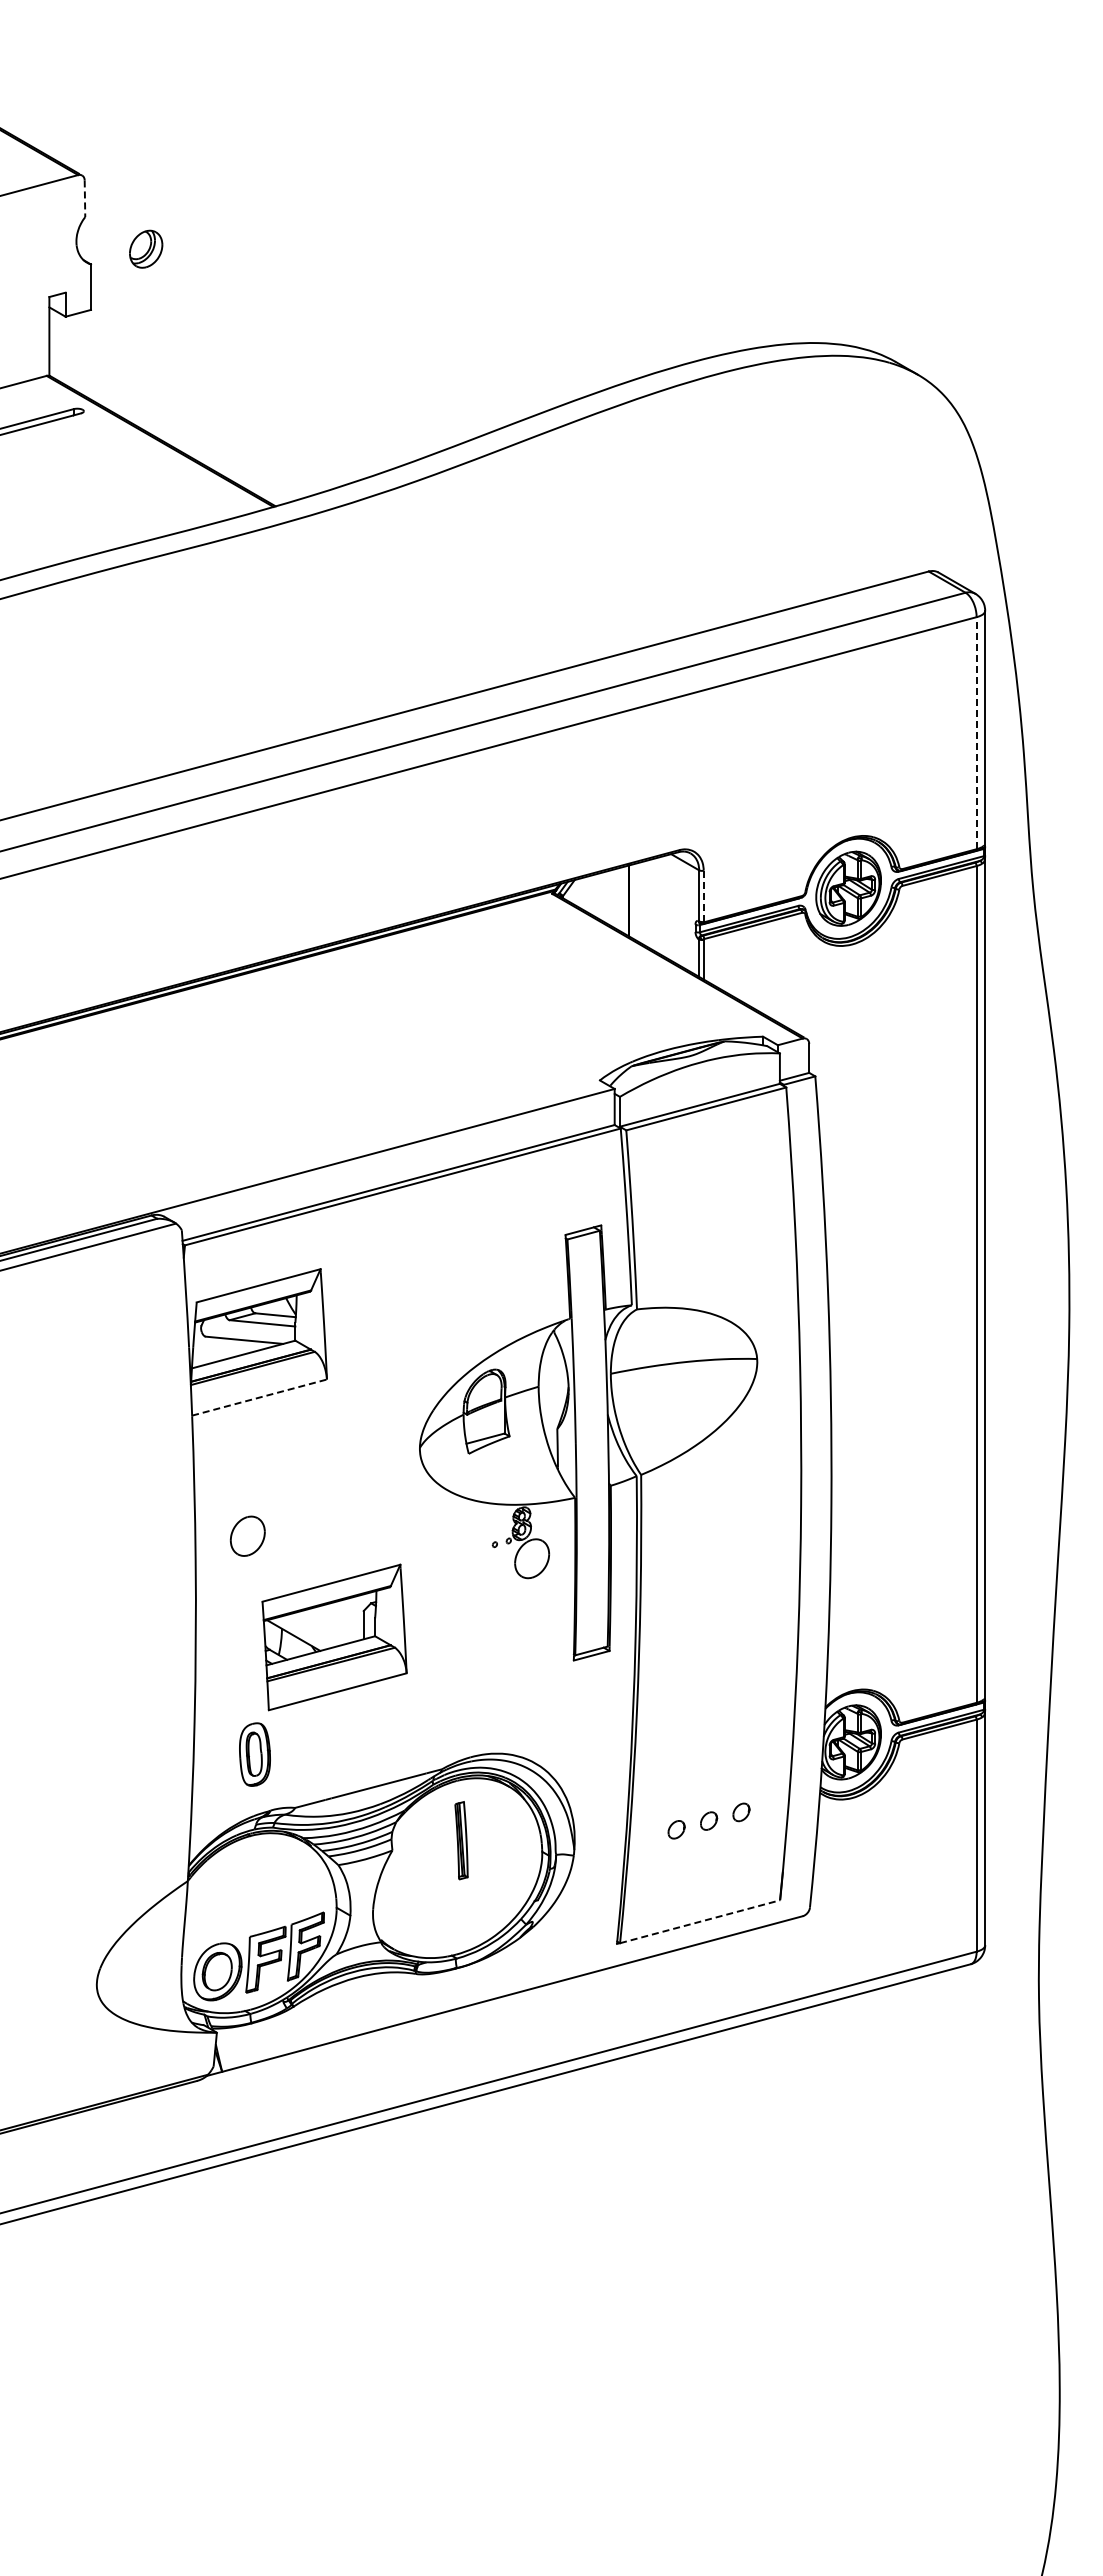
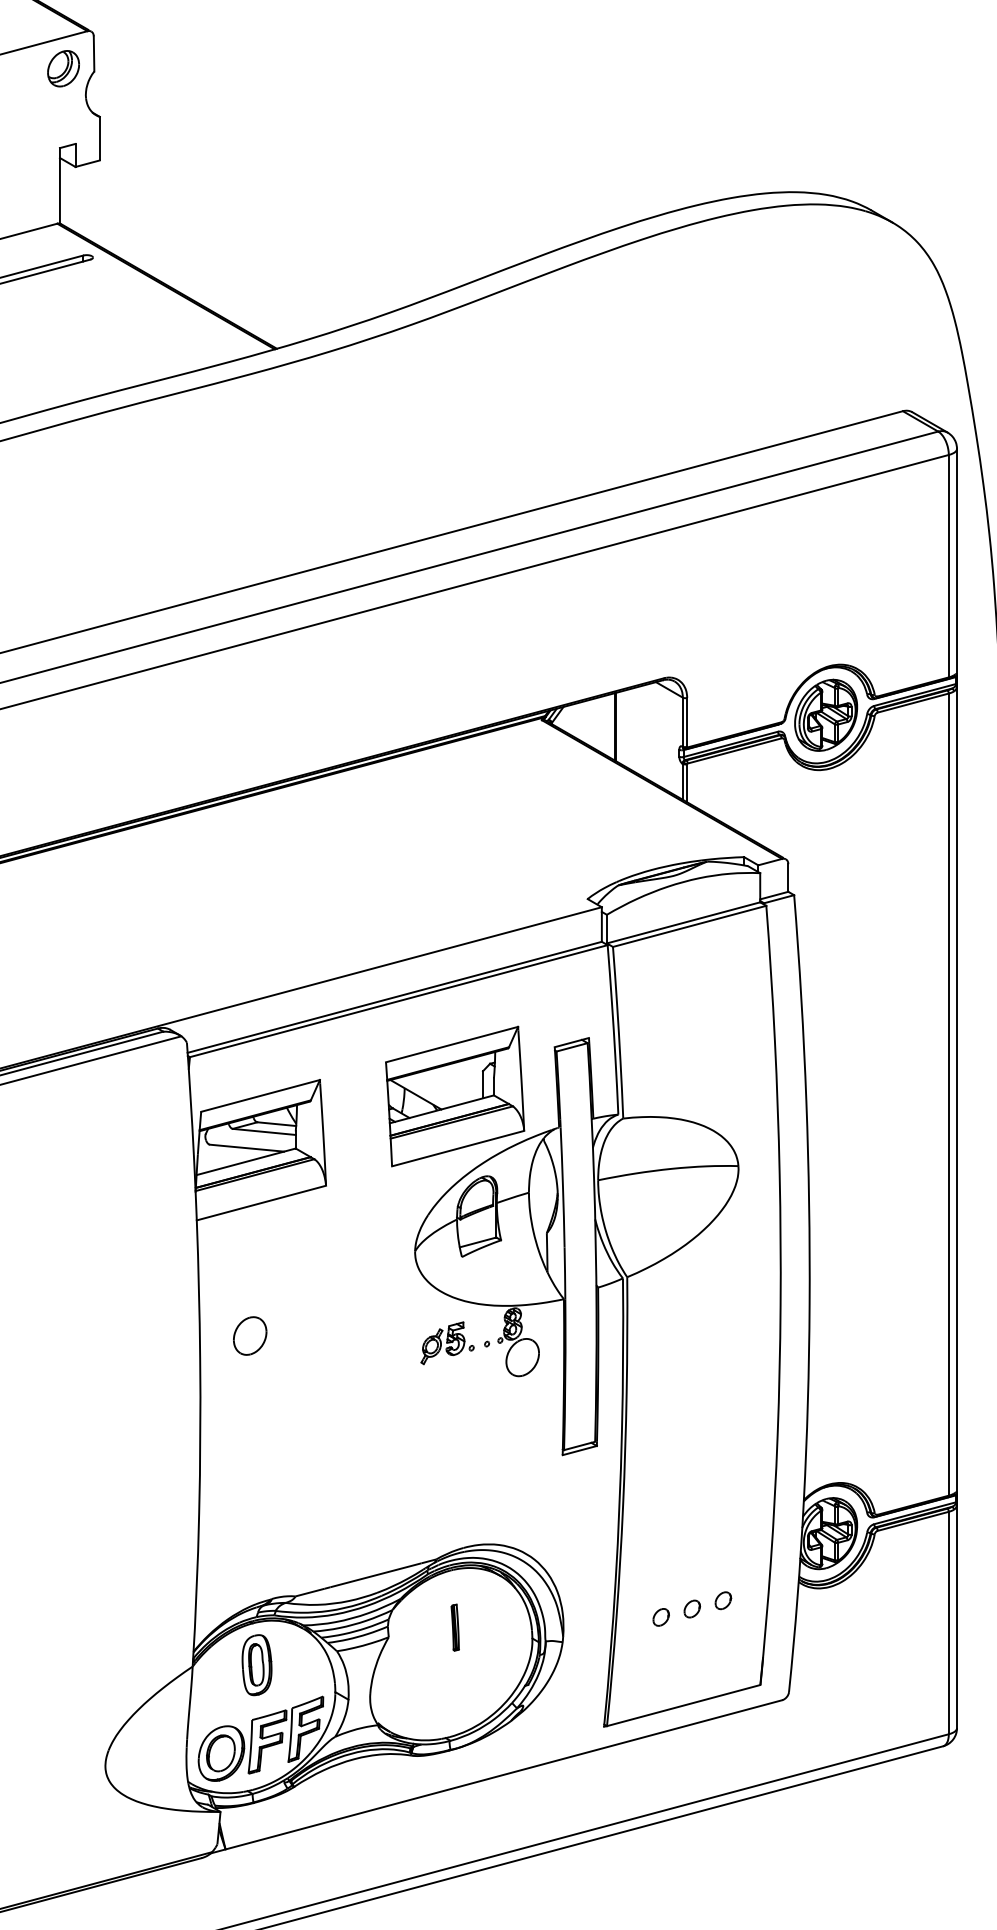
line: (84, 199) -> (93, 54), dashed -> solid
part: (146, 248) -> (63, 68), moved
line: (976, 732) -> (948, 565), dashed -> solid
line: (703, 896) -> (686, 722), dashed -> solid
line: (259, 1397) -> (261, 1203), dashed -> solid
part: (453, 1543) -> (447, 1342), added
part: (334, 1637) -> (455, 1096), moved
part: (254, 1754) -> (256, 1665), moved
part: (461, 1840) -> (455, 1627), size x0.62
line: (700, 1921) -> (684, 1705), dashed -> solid

